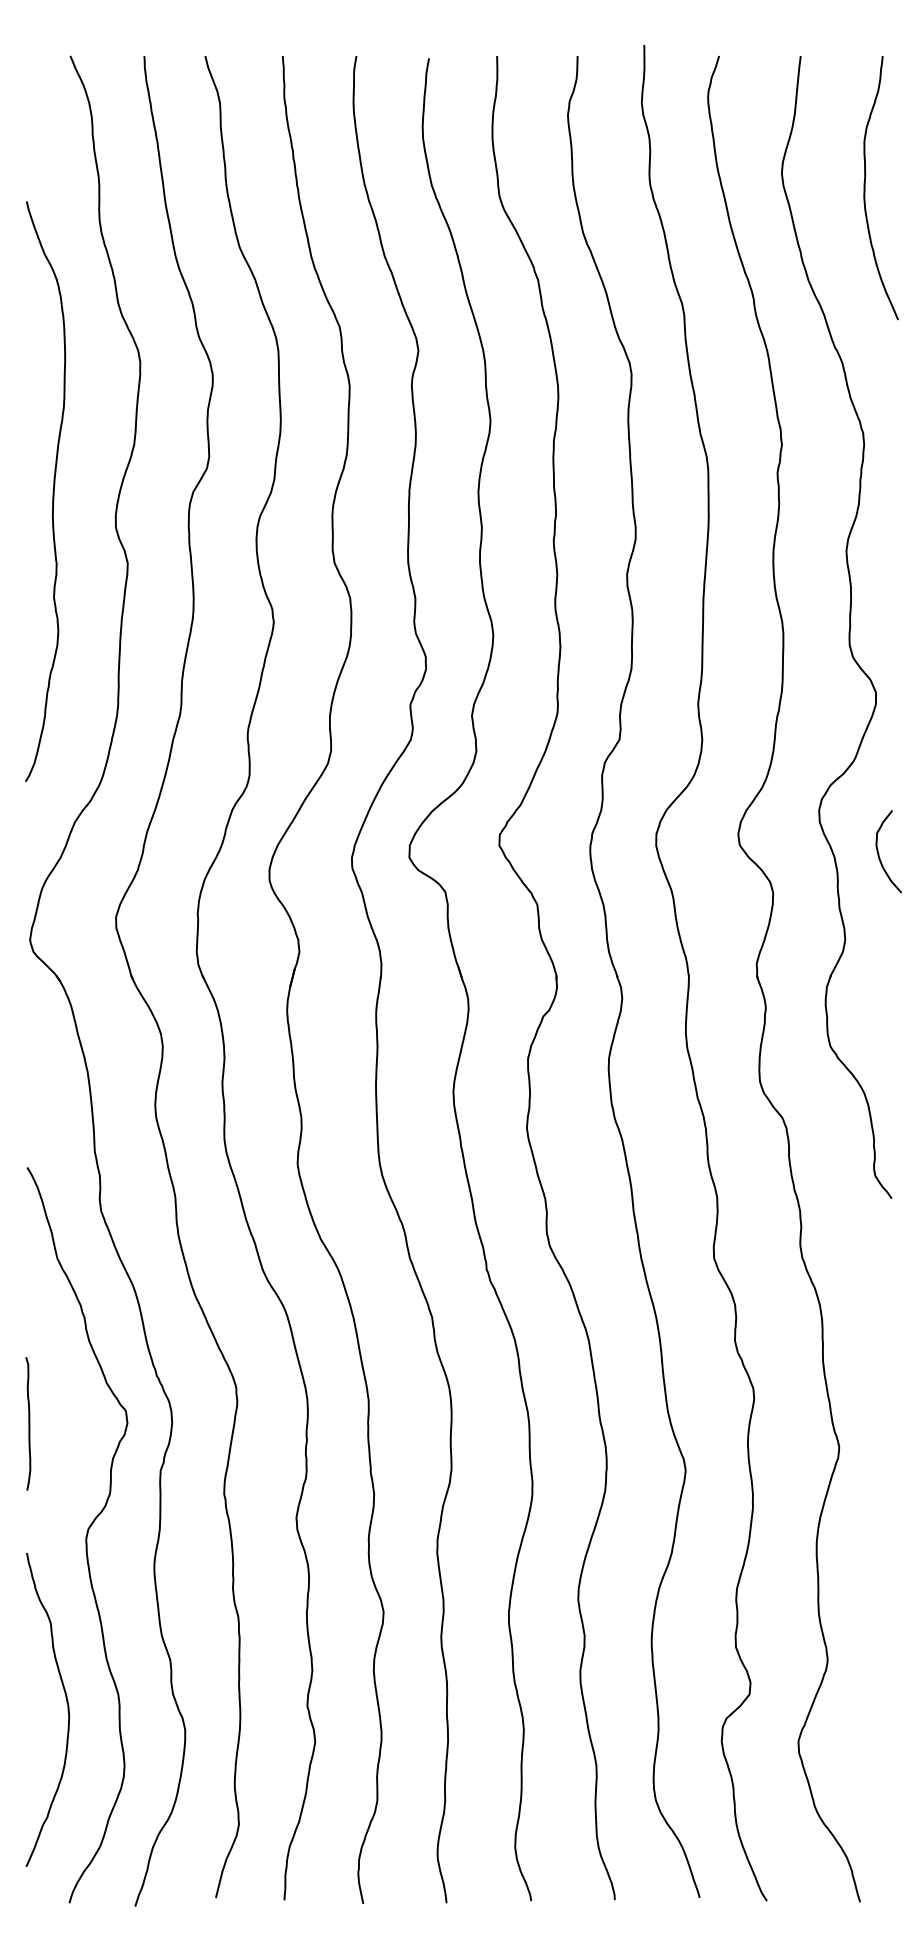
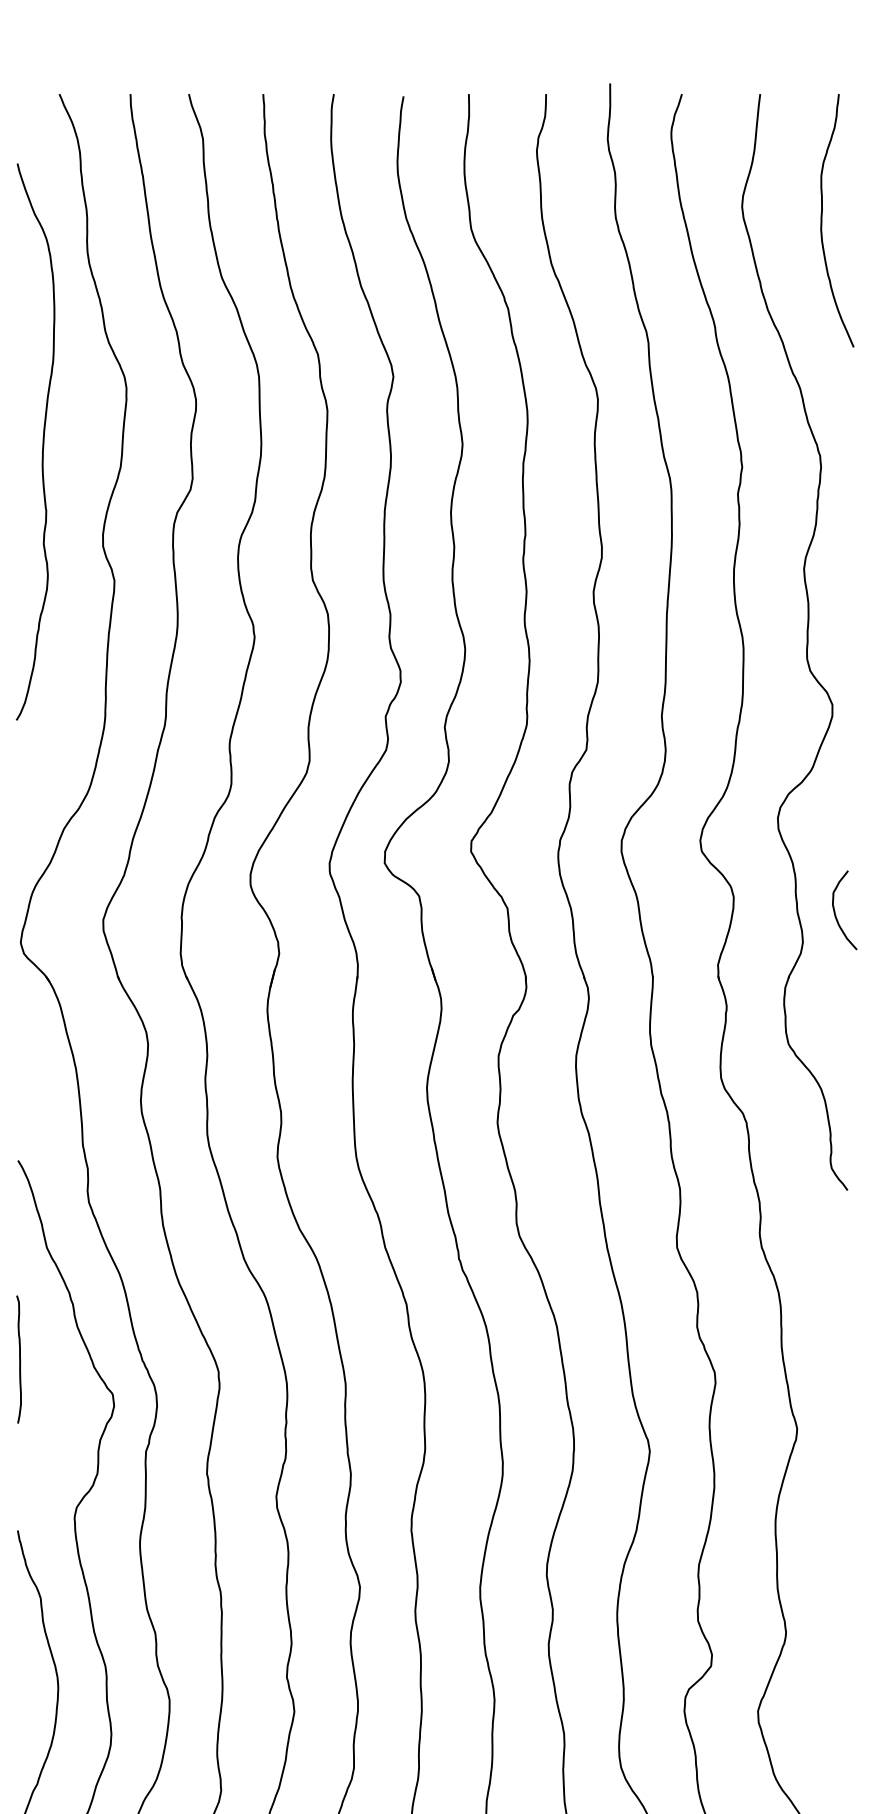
curve: (52, 491) -> (42, 441), moved
curve: (879, 853) -> (835, 912), moved
curve: (28, 1423) -> (19, 1359), moved

